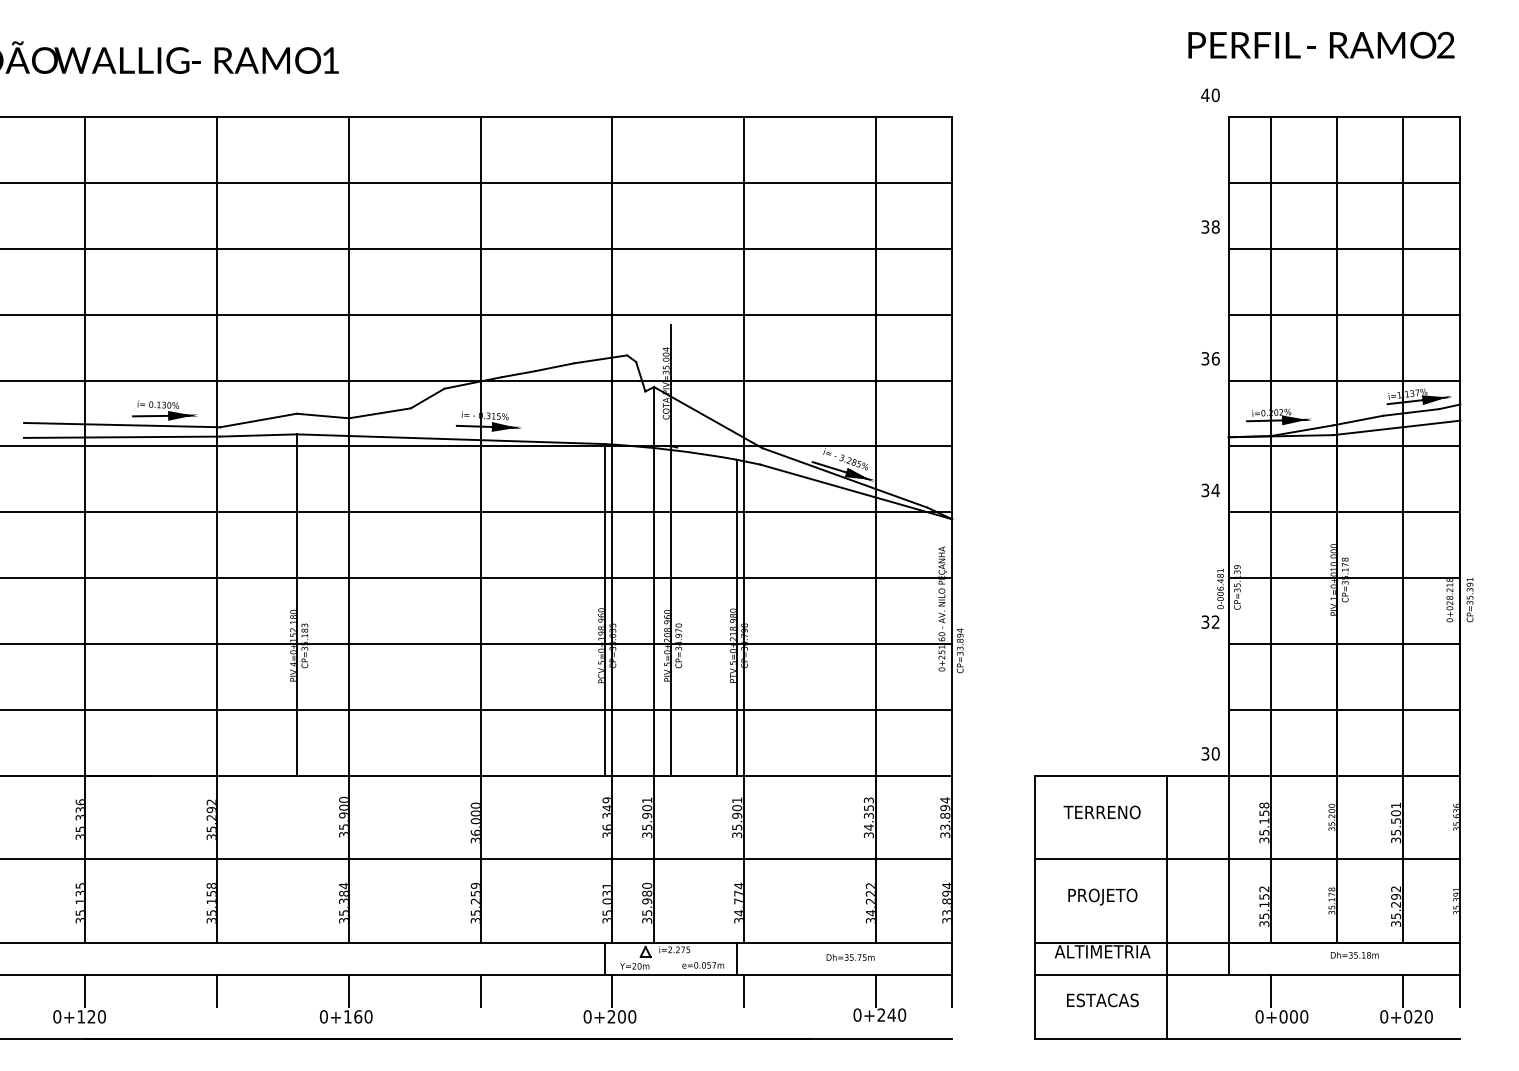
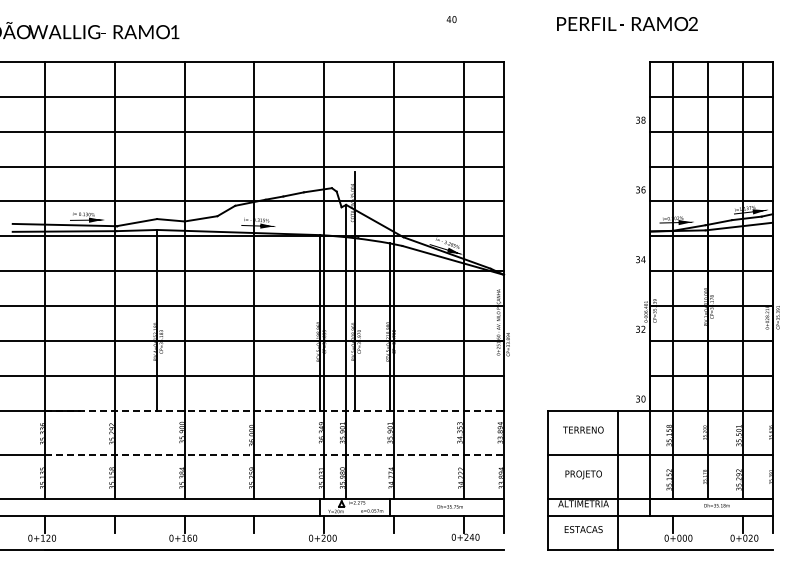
text: (1321, 46) -> (627, 24), moved
text: (1210, 95) -> (451, 19), moved
line: (520, 775) -> (275, 410), solid -> dashed
line: (520, 858) -> (275, 454), solid -> dashed

